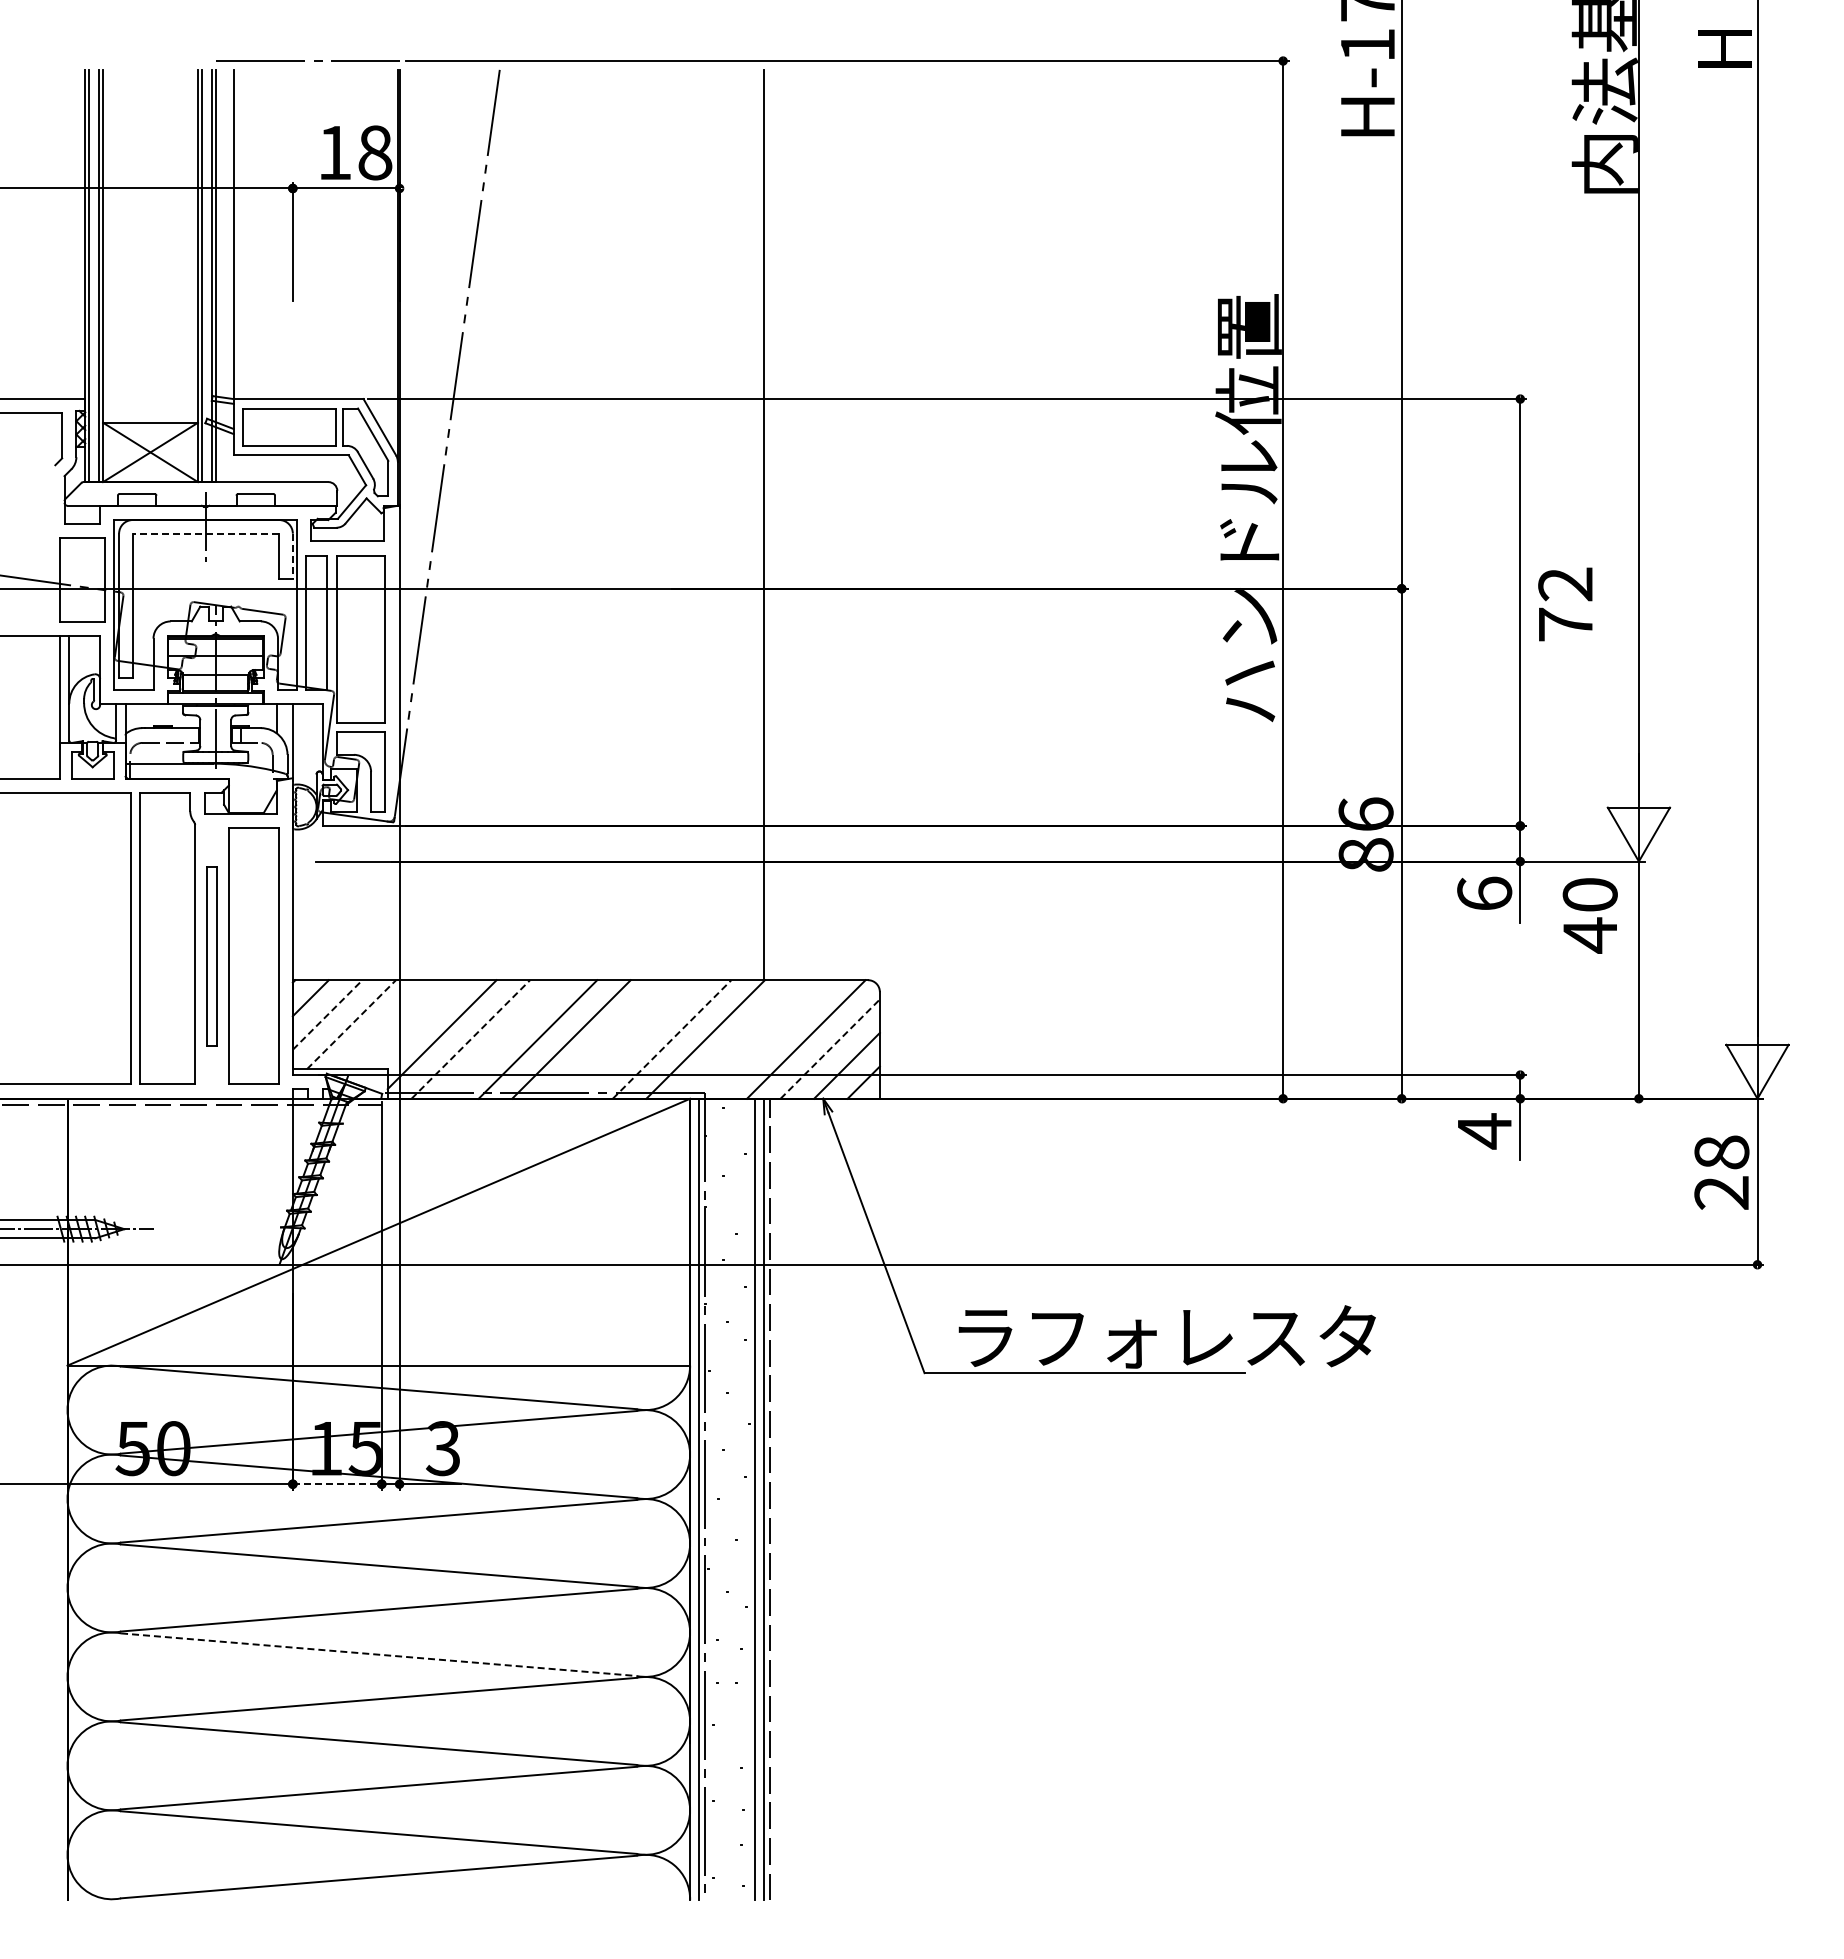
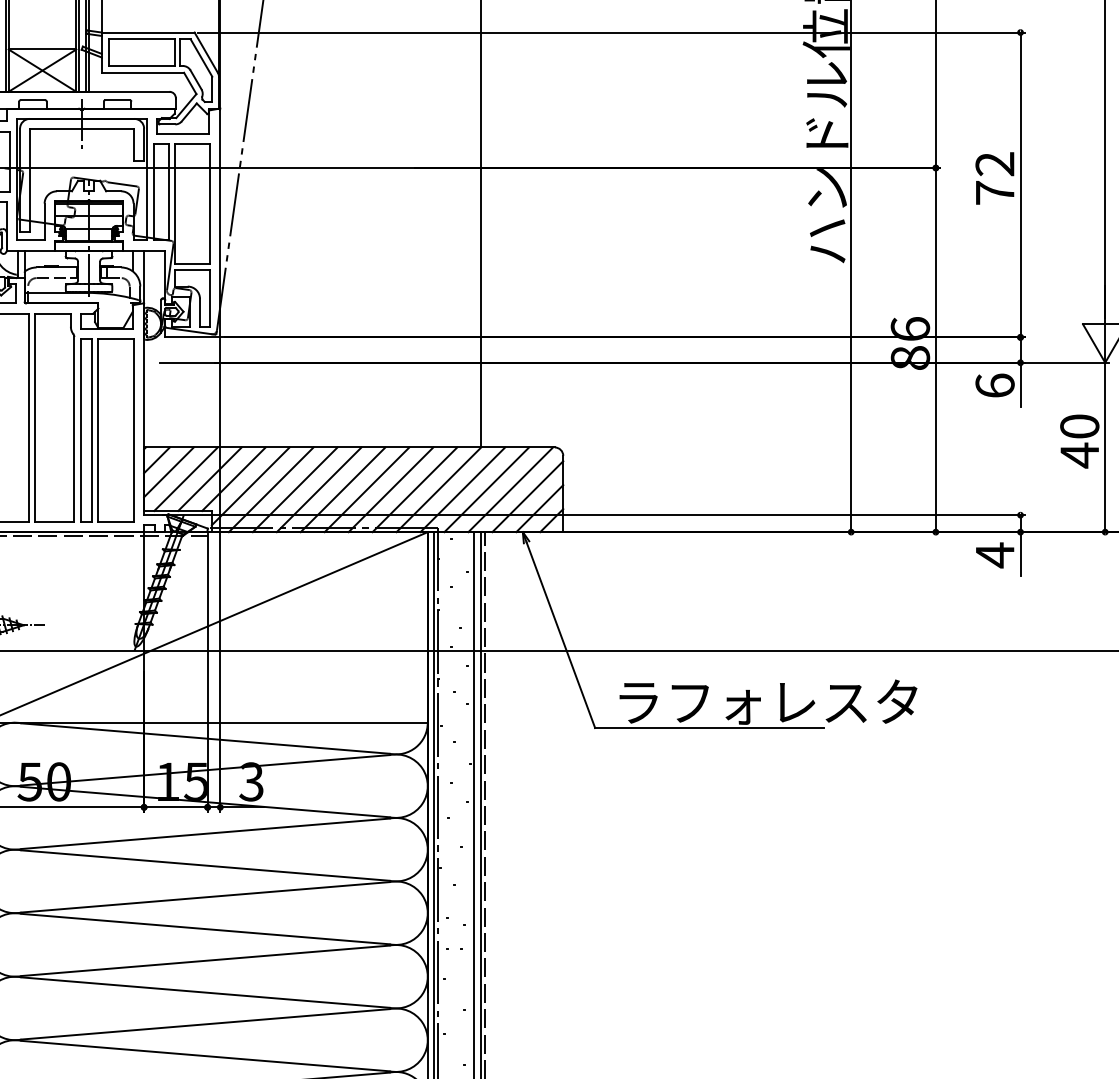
line: (205, 533) -> (81, 128), dashed -> solid
line: (292, 556) -> (143, 144), dashed -> solid
text: (1565, 604) -> (994, 178), moved
text: (1589, 915) -> (1079, 441), moved
part: (211, 955) -> (86, 429), size x1.43
line: (328, 1014) -> (169, 471), dashed -> solid
line: (351, 1024) -> (186, 479), dashed -> solid
line: (384, 1024) -> (209, 479), added
line: (418, 1024) -> (233, 479), added
line: (470, 1039) -> (270, 489), dashed -> solid
line: (504, 1039) -> (295, 489), added
line: (604, 1039) -> (366, 489), added
line: (638, 1039) -> (390, 489), added
line: (672, 1039) -> (415, 489), dashed -> solid
line: (738, 1039) -> (462, 489), added
line: (772, 1039) -> (486, 489), added
line: (830, 1048) -> (528, 496), dashed -> solid
line: (337, 1484) -> (176, 807), dashed -> solid
line: (378, 1654) -> (205, 928), dashed -> solid

